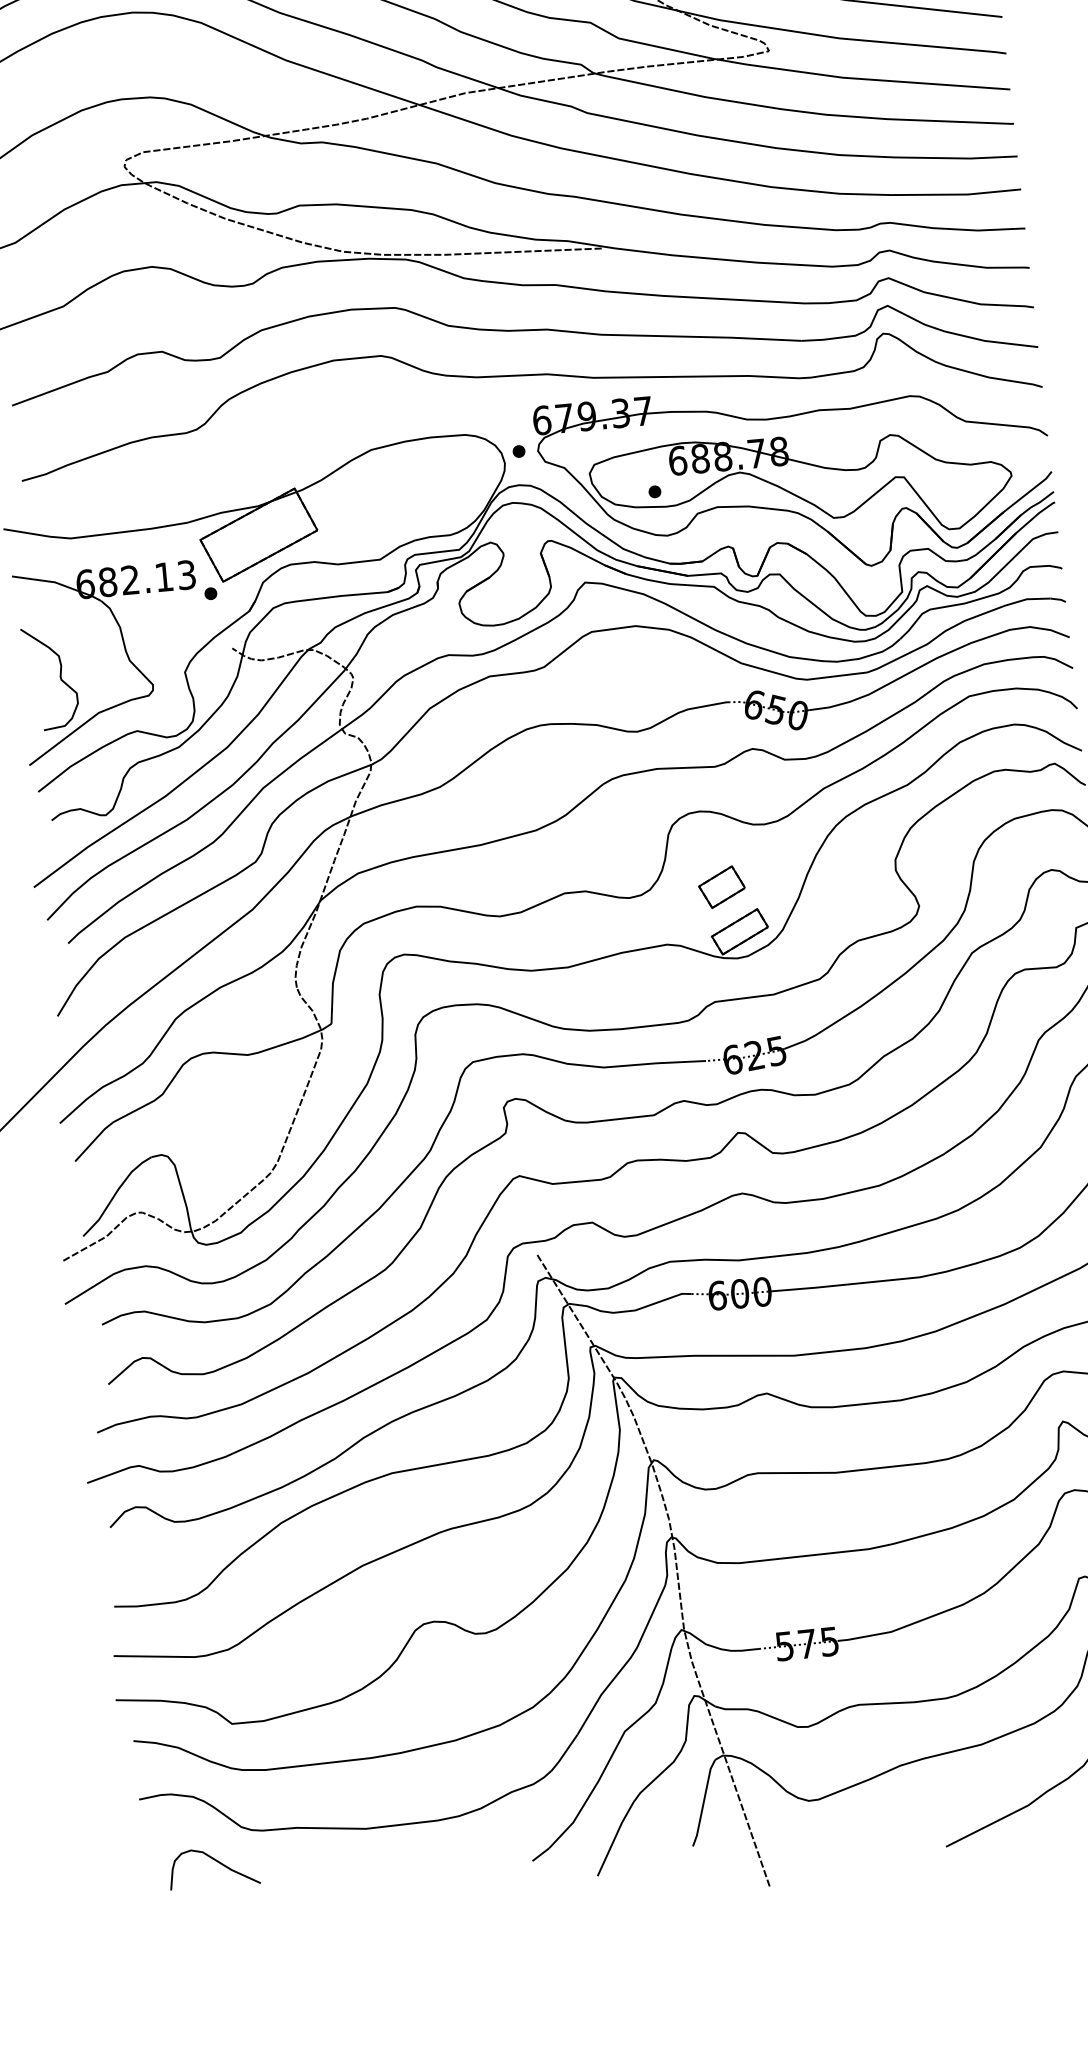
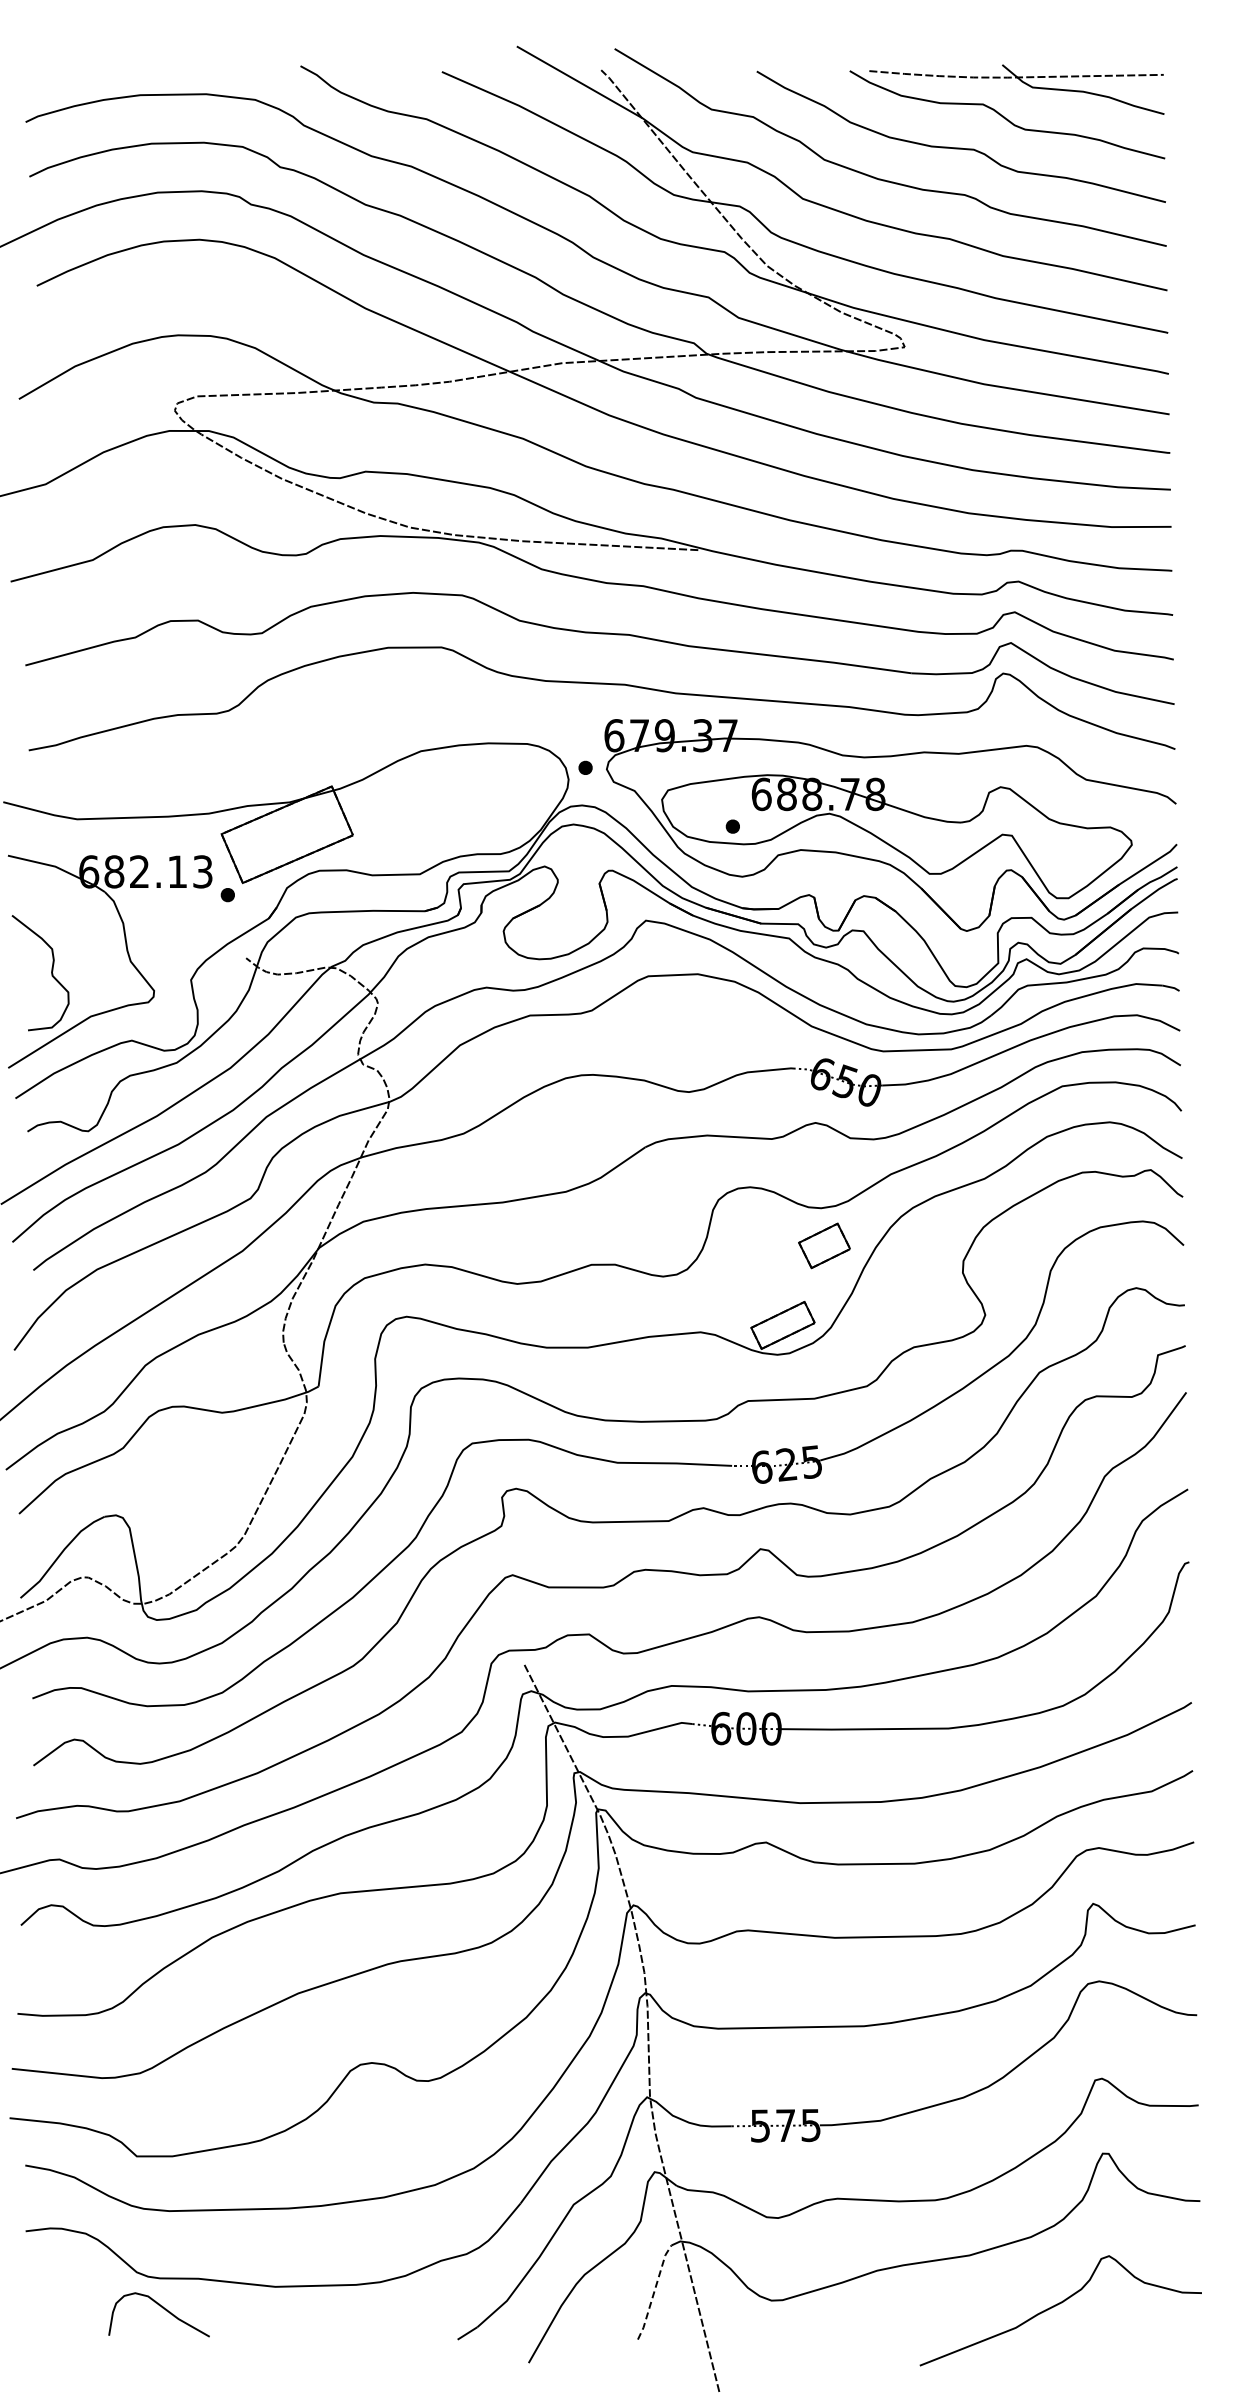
part: (721, 886) -> (824, 1245), moved
line: (703, 1802) -> (654, 2291), solid -> dashed
curve: (216, 1861) -> (162, 2308), moved

